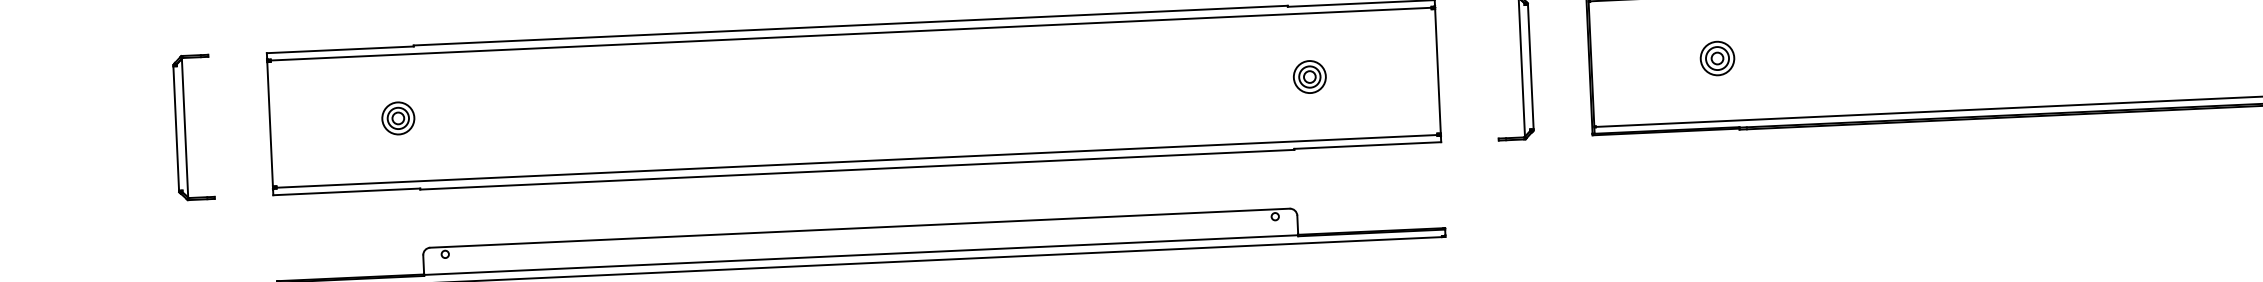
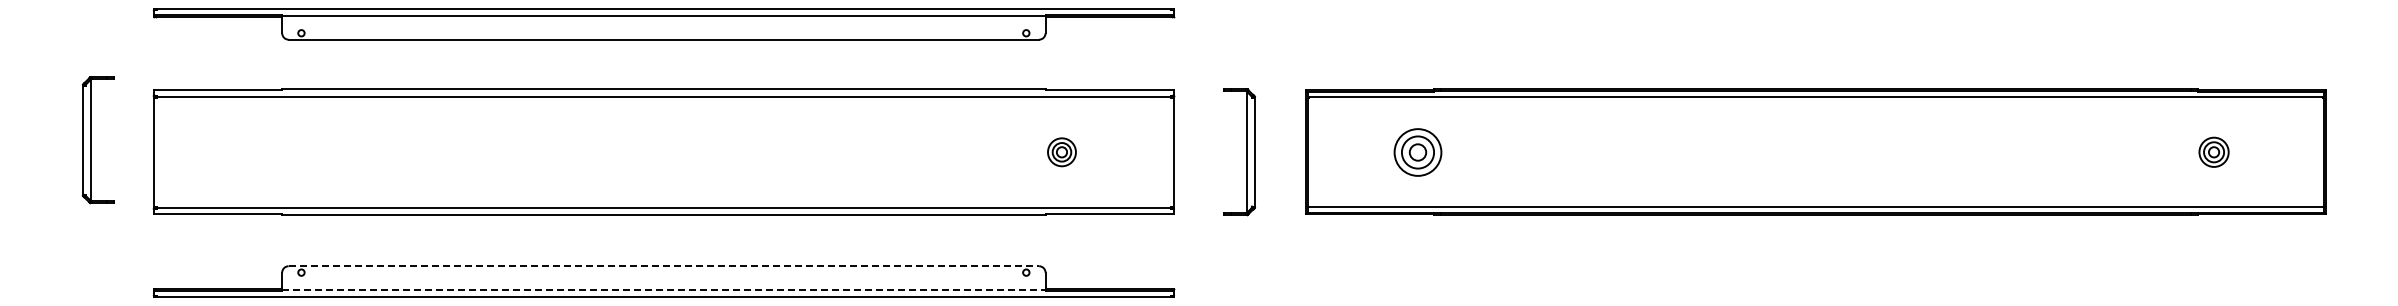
part: (1716, 57) -> (1417, 151), size x1.6
part: (397, 118) -> (265, 152), removed
part: (192, 127) -> (97, 140), moved
line: (860, 228) -> (664, 266), solid -> dashed
line: (860, 254) -> (663, 289), solid -> dashed

